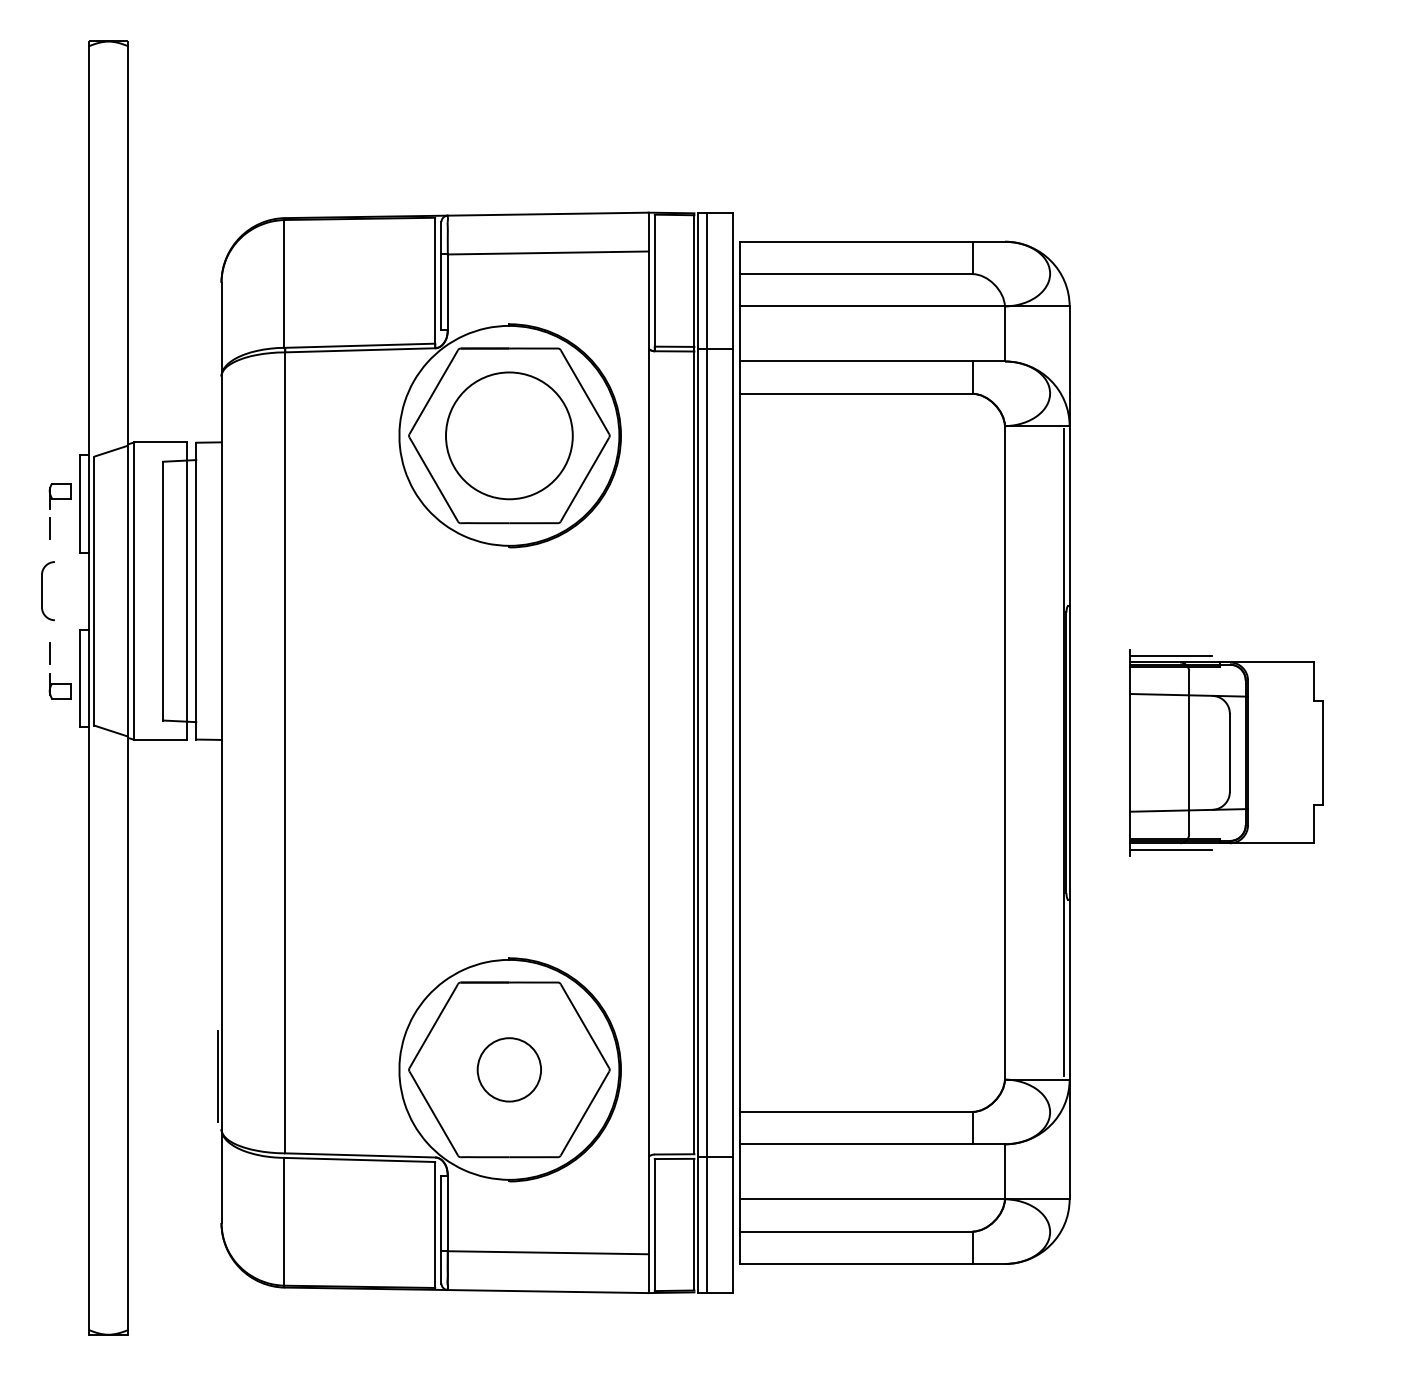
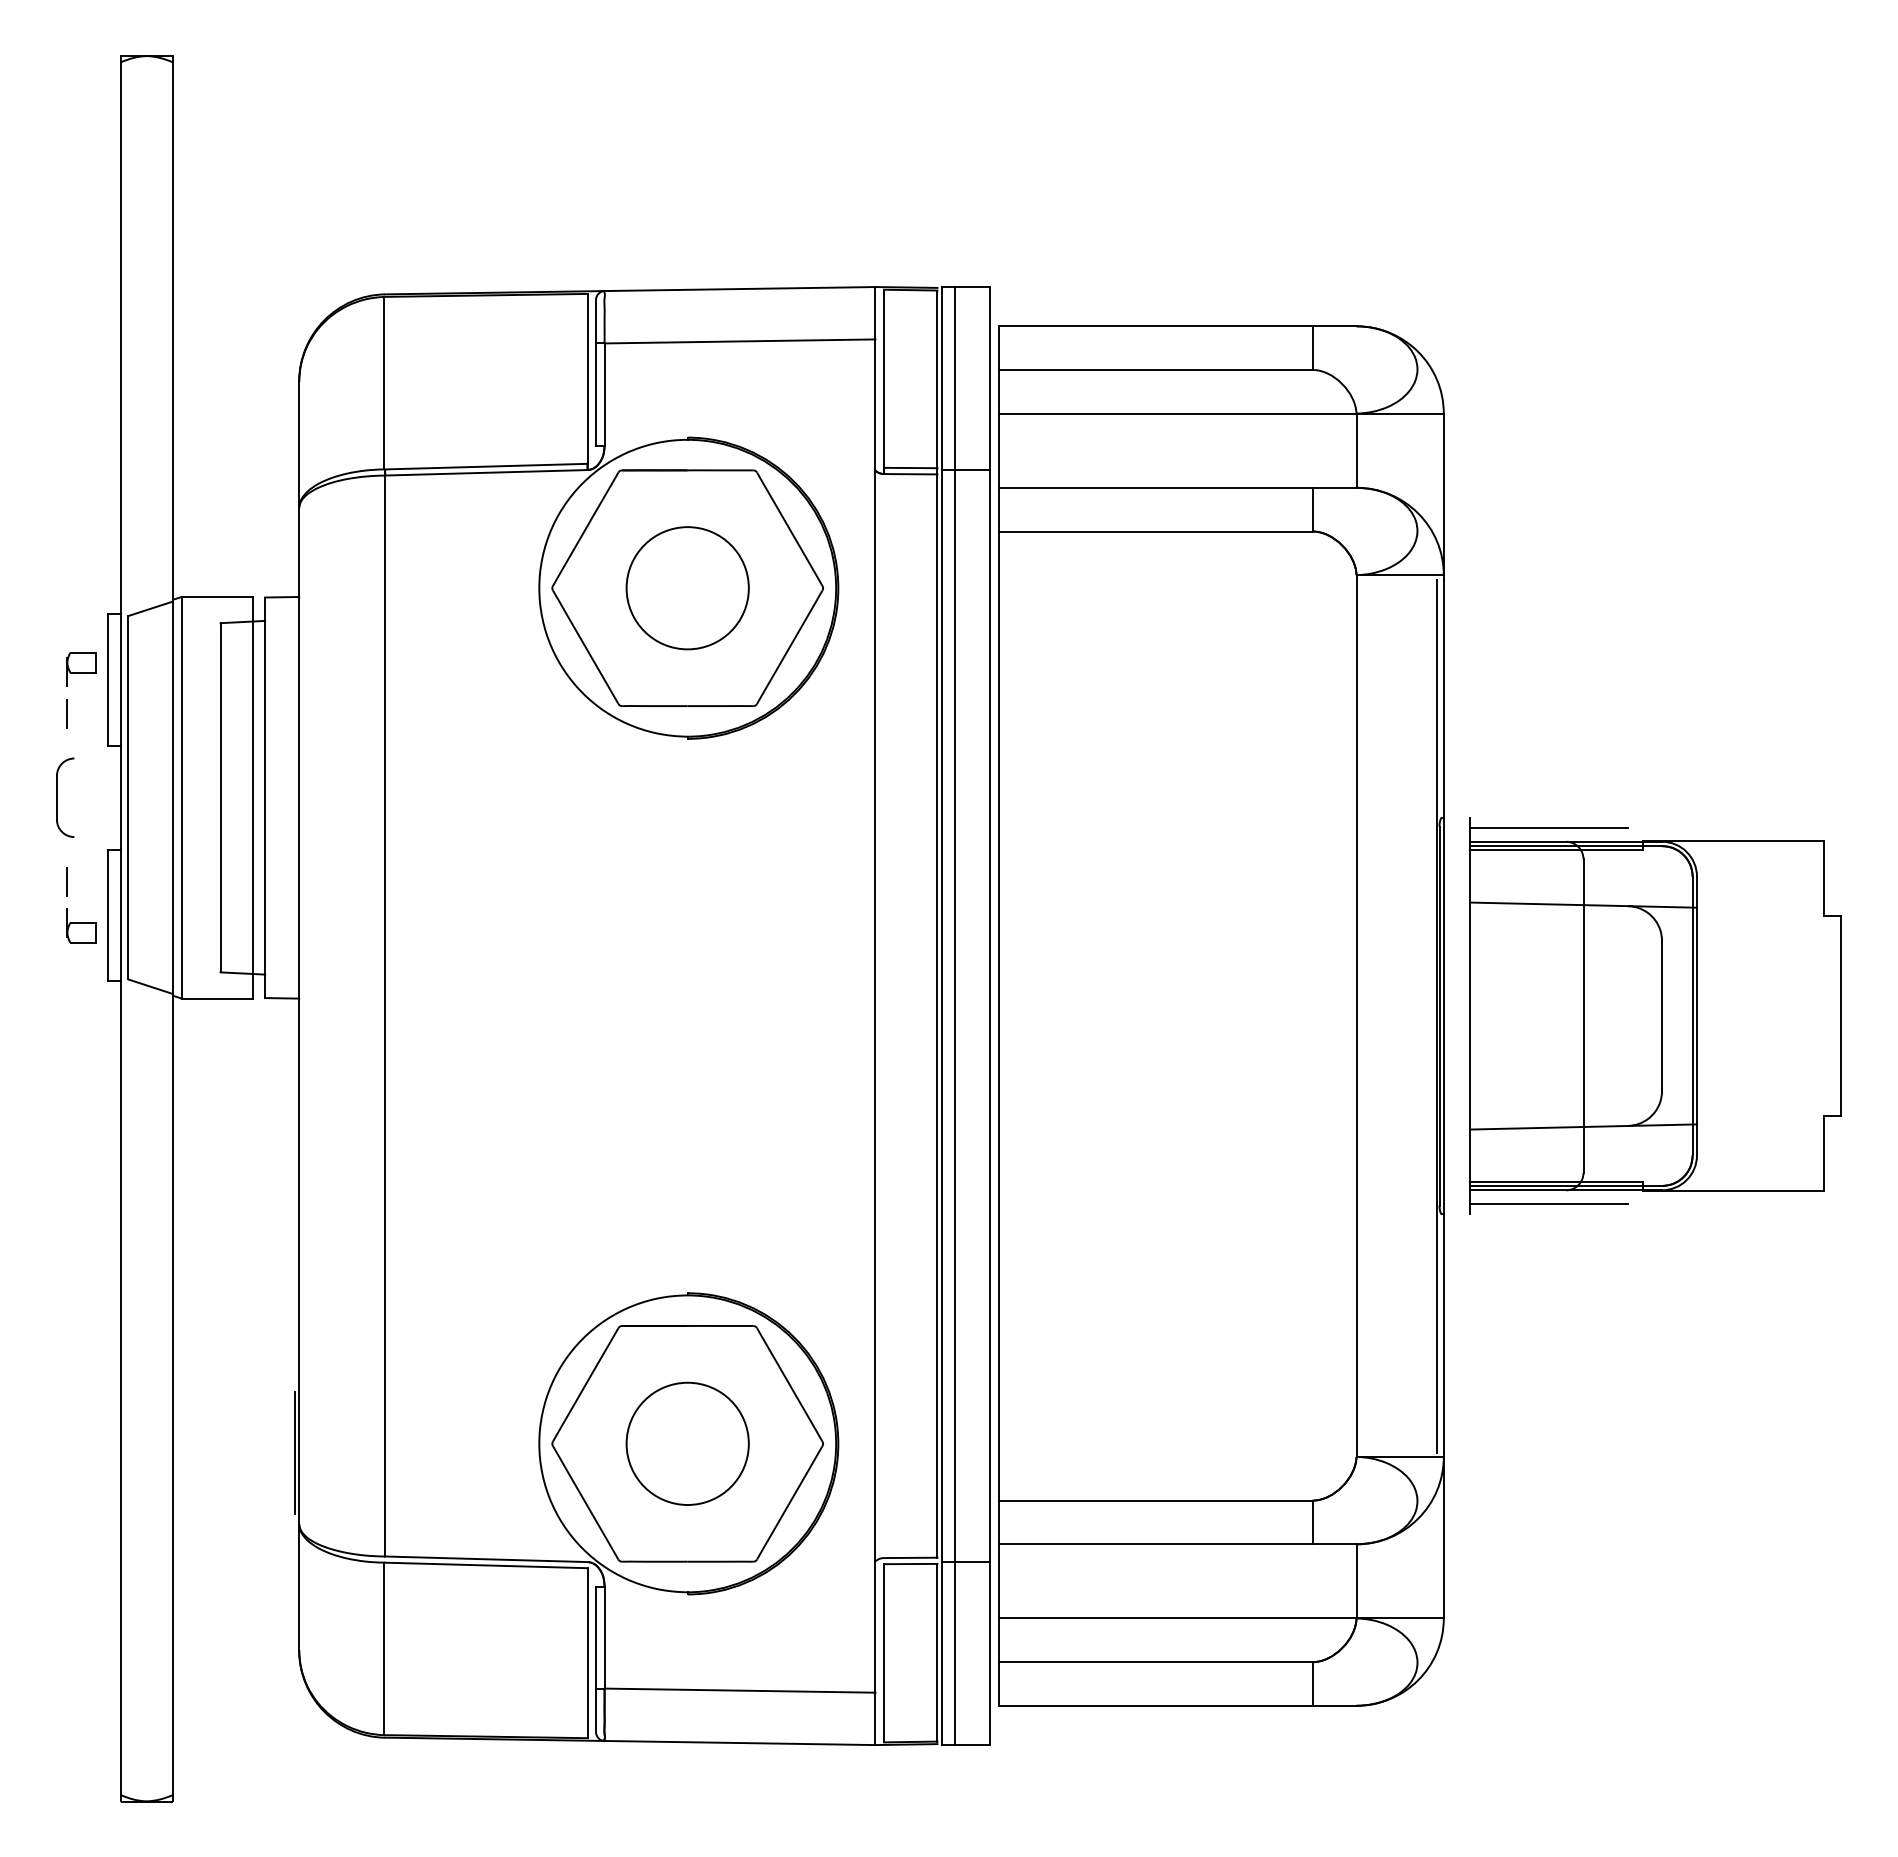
circle: (509, 436) -> (687, 588), size x0.71
part: (1226, 752) -> (1655, 1015), size x1.43
circle: (509, 1069) -> (687, 1443), size x1.43

